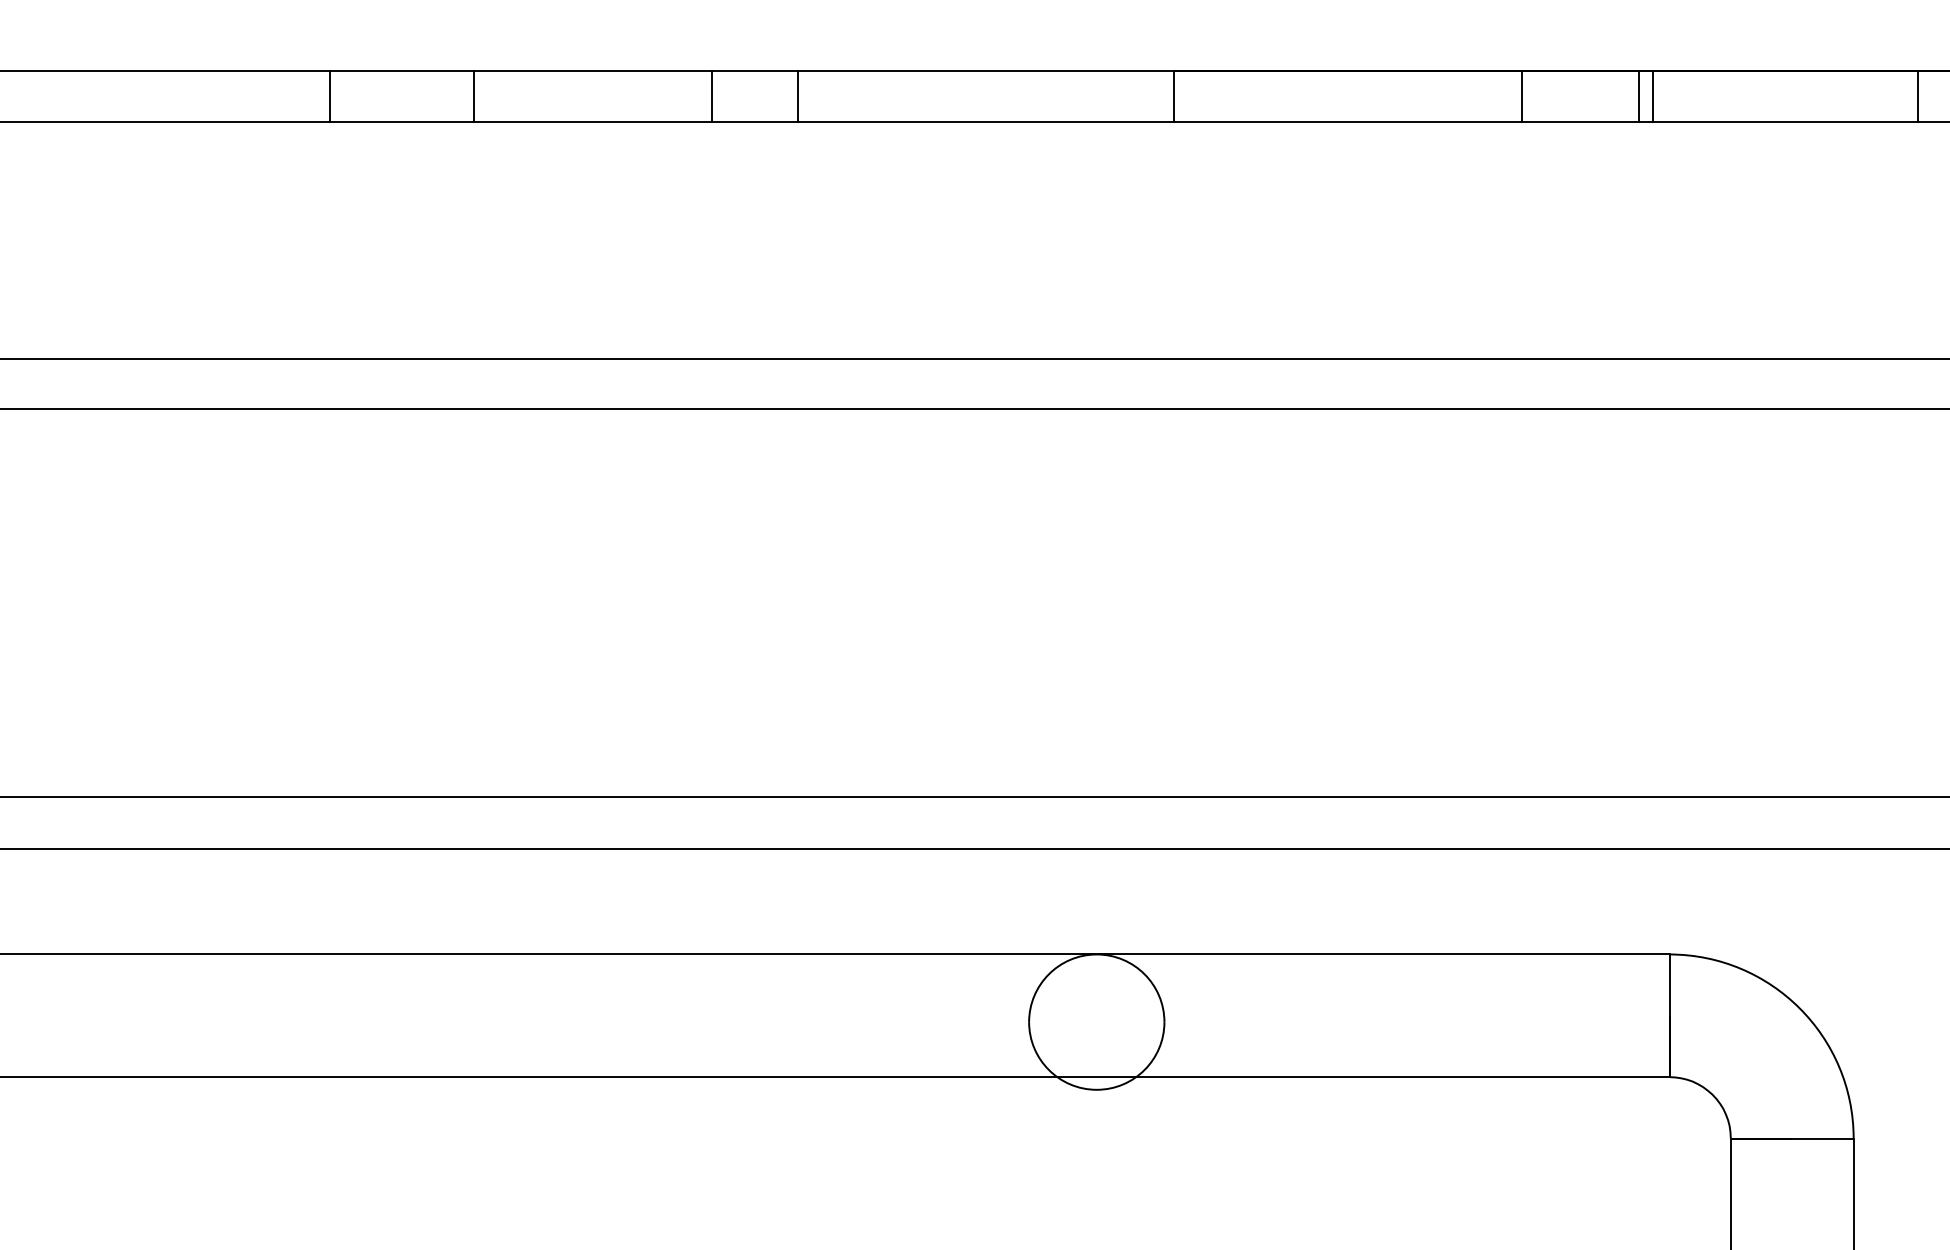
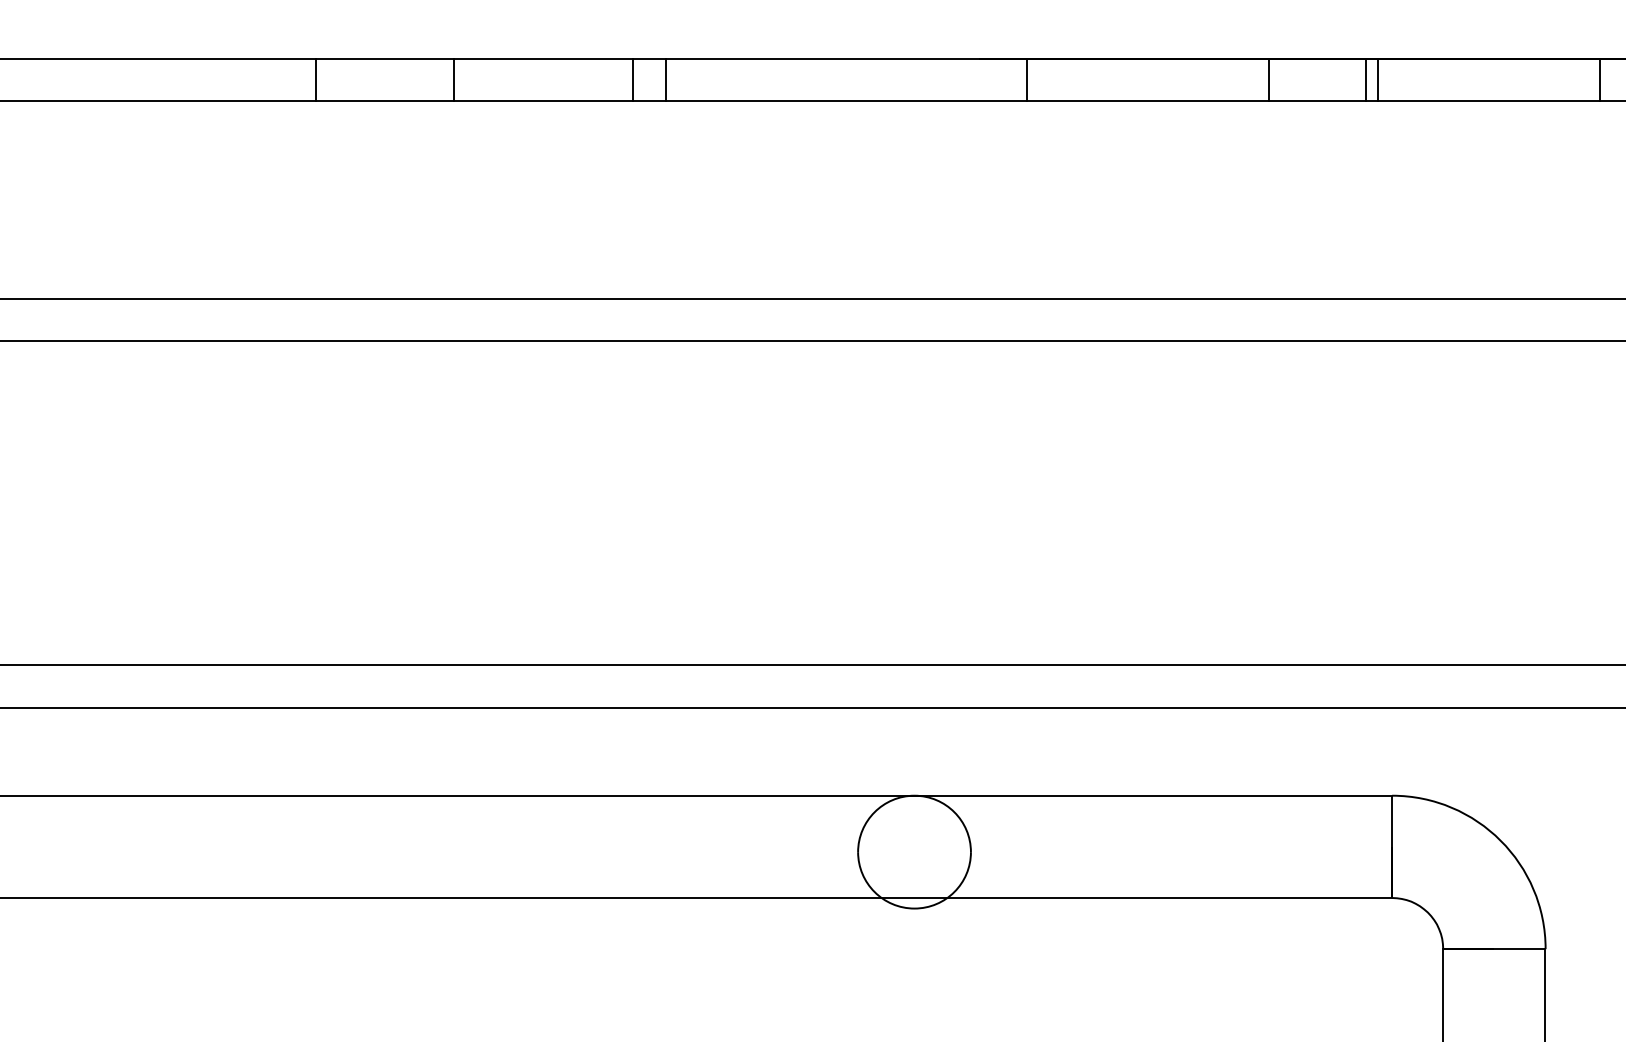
line: (330, 96) -> (315, 80), moved
line: (473, 96) -> (454, 80), moved
line: (712, 96) -> (633, 80), moved
line: (1174, 96) -> (1026, 80), moved

